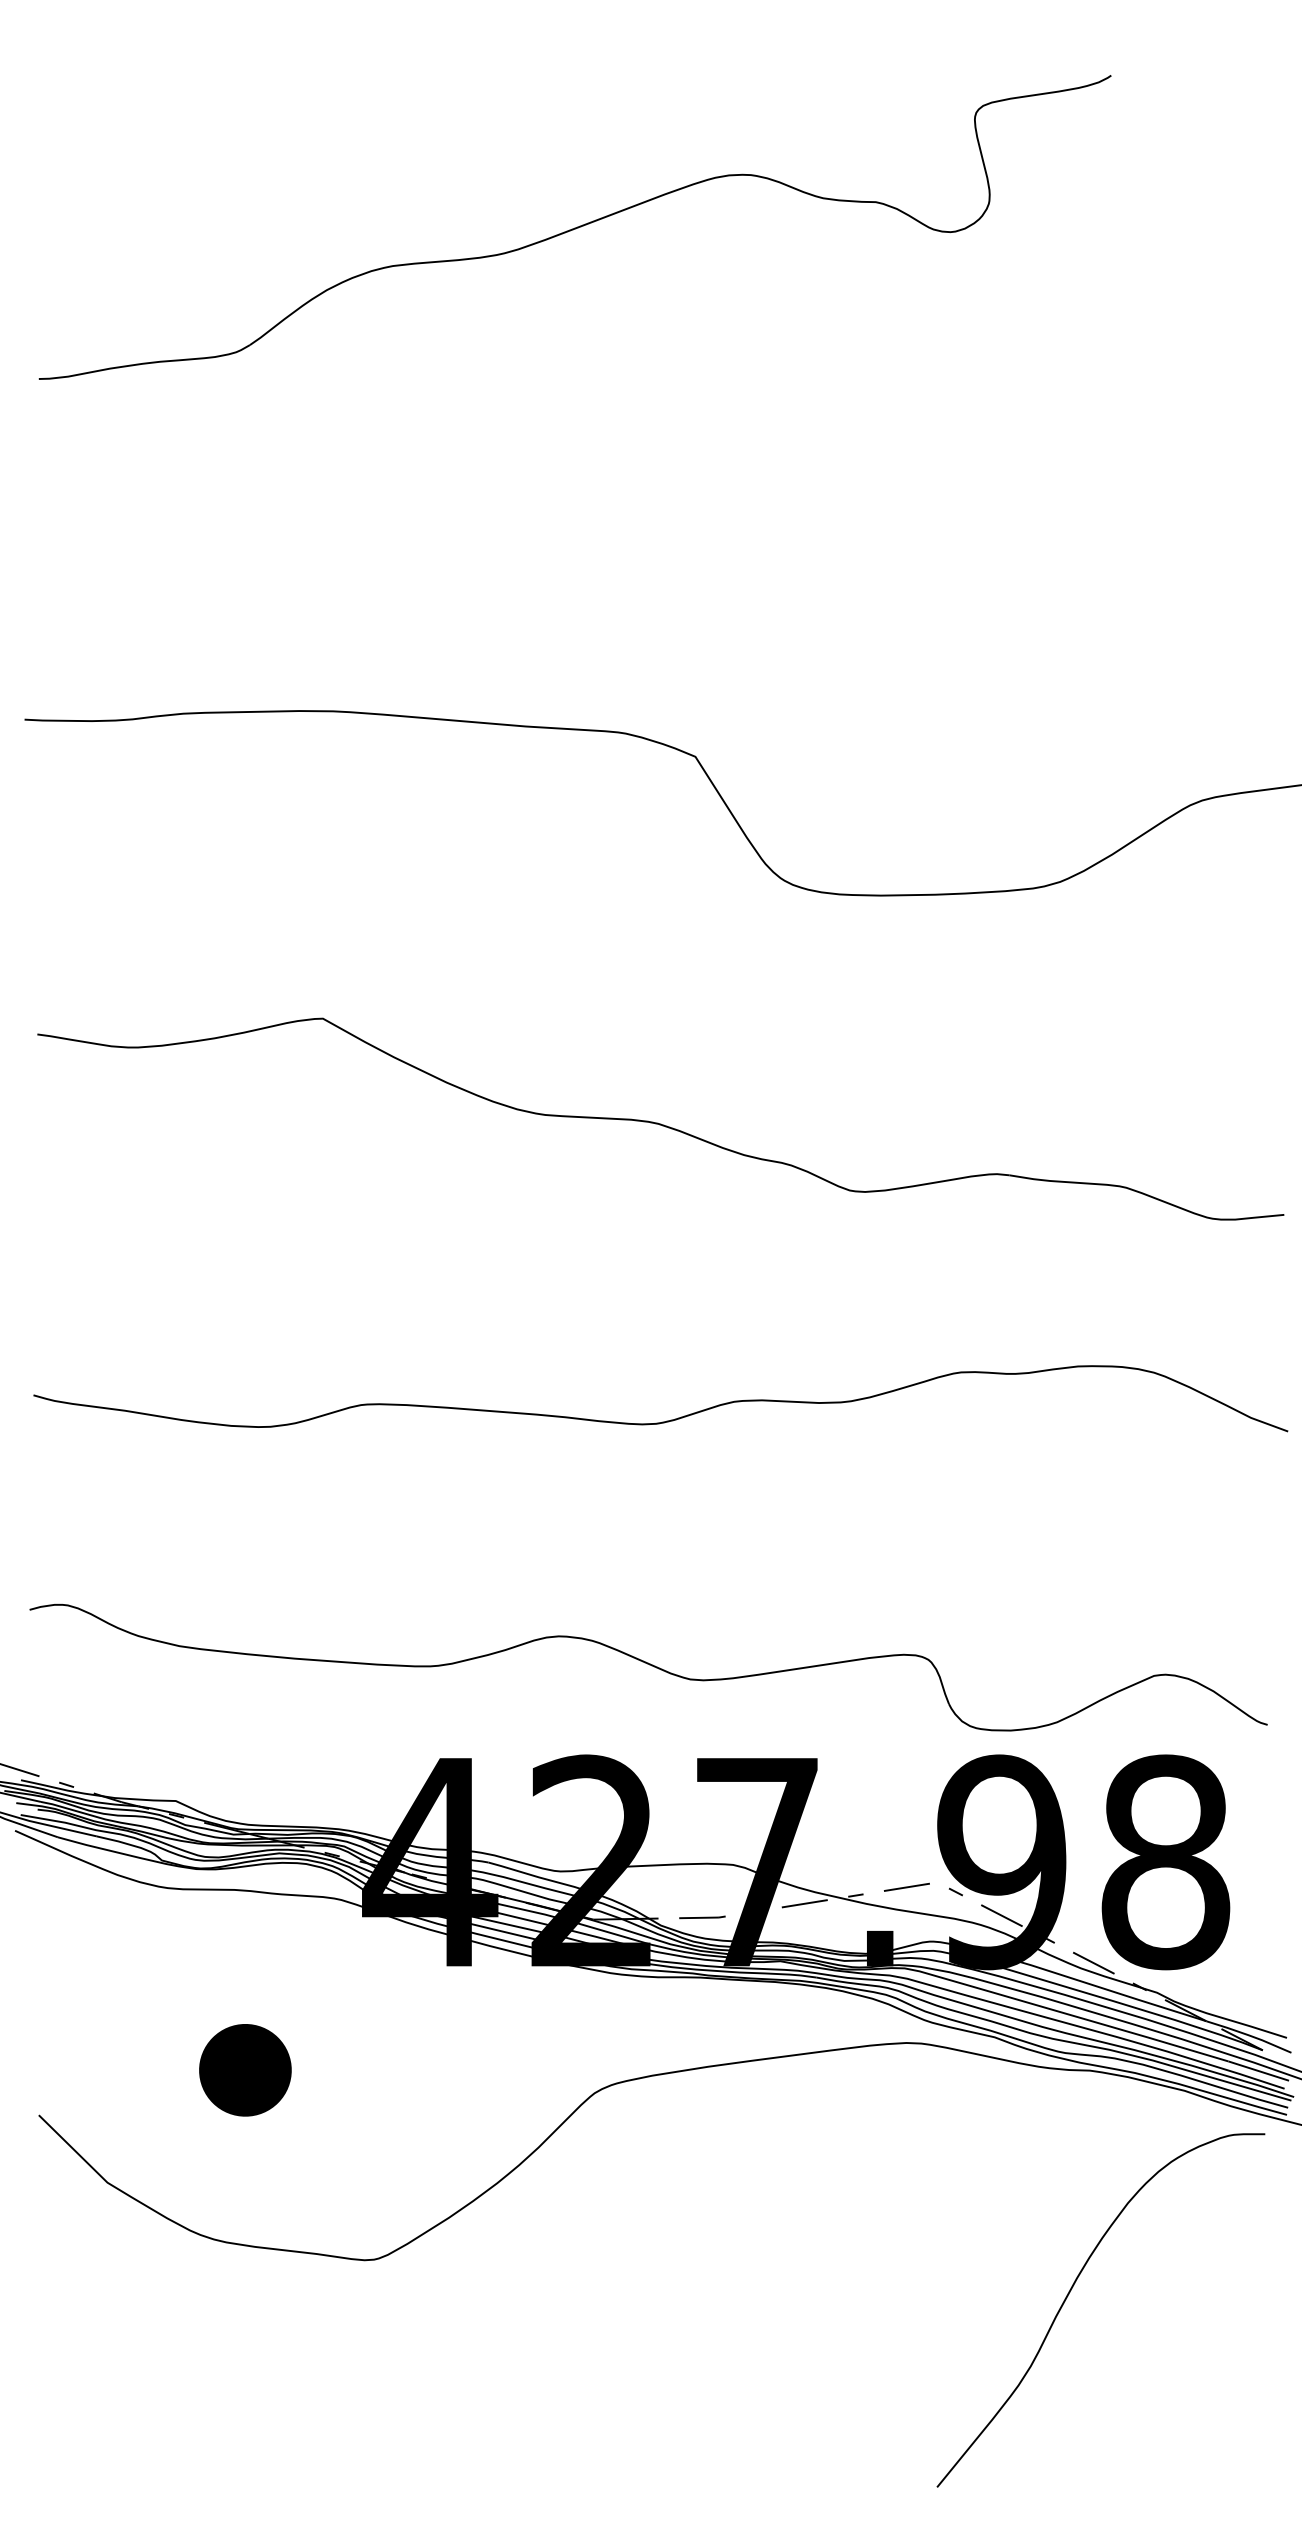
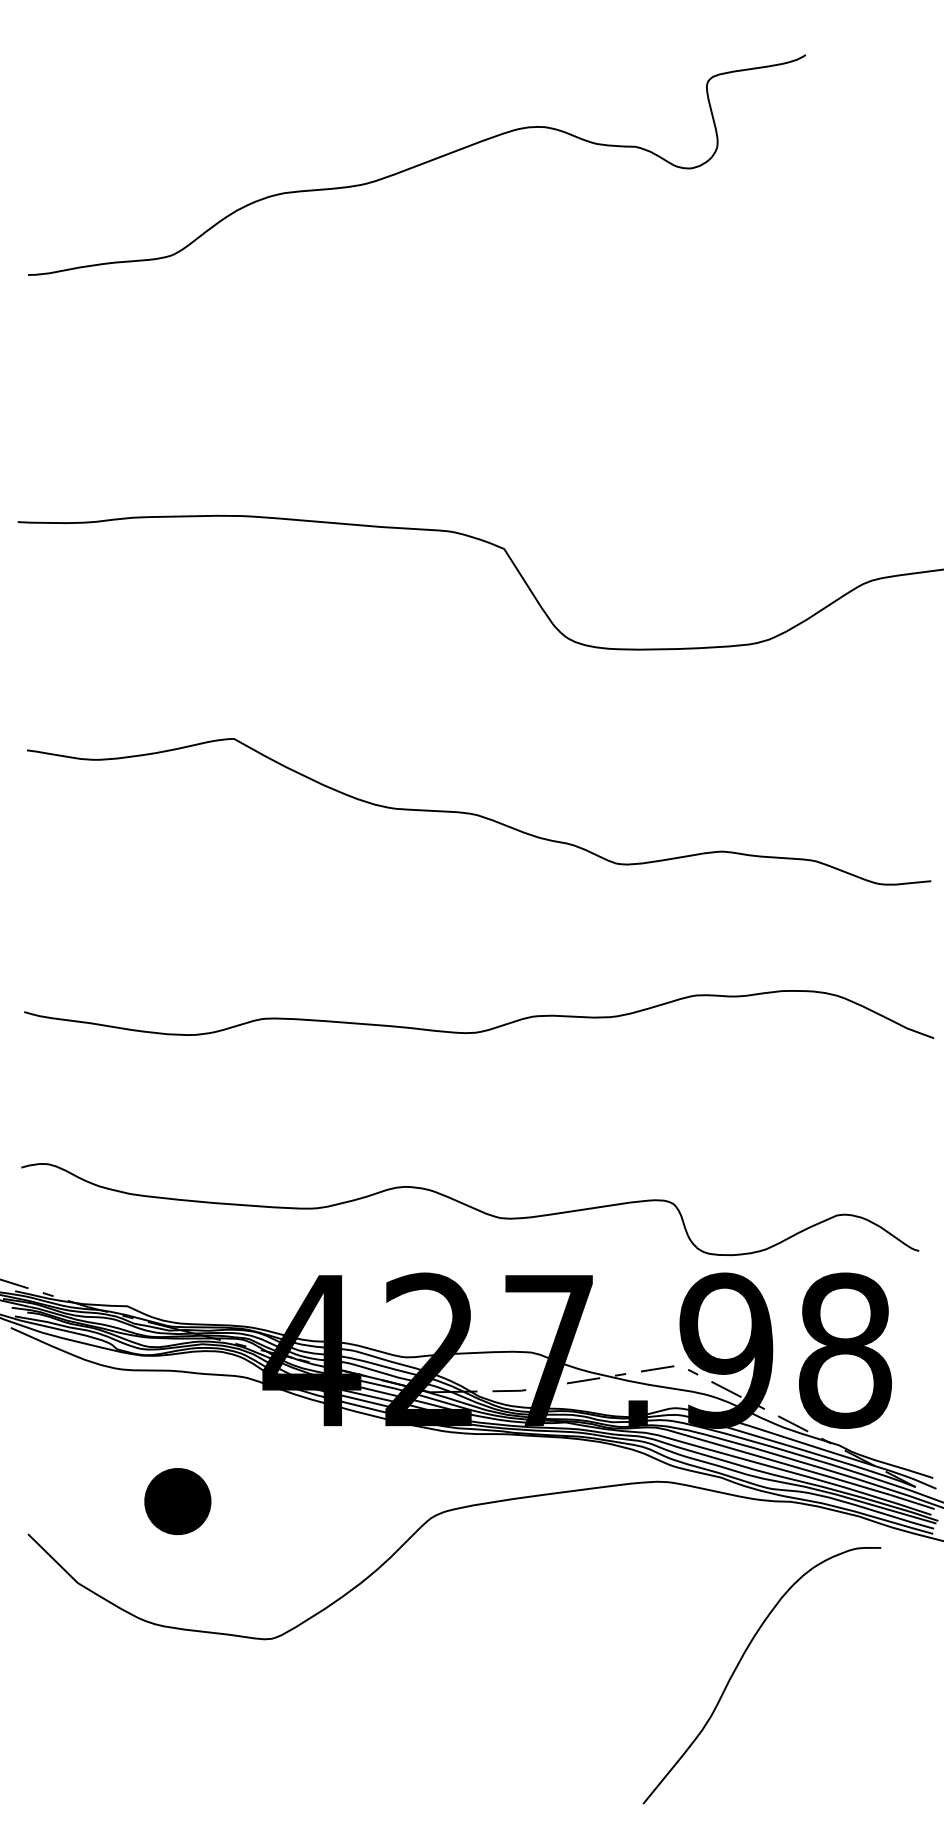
curve: (1069, 2294) -> (739, 1664), moved

